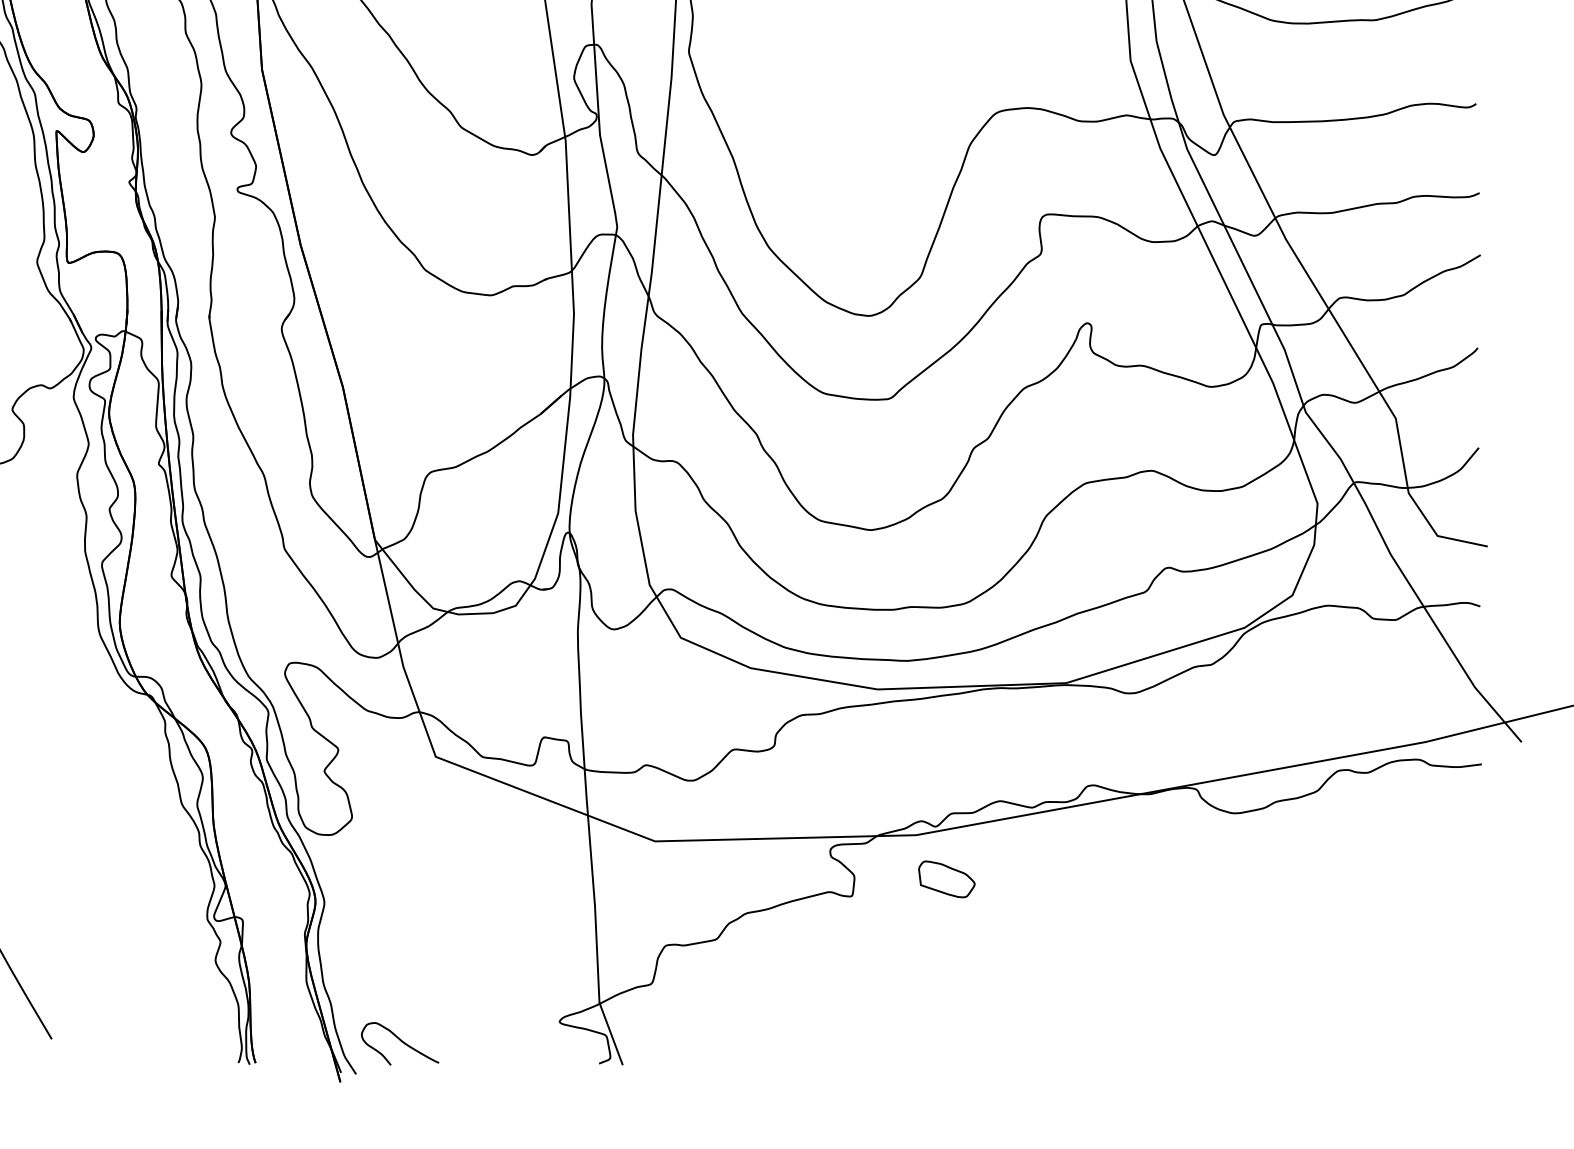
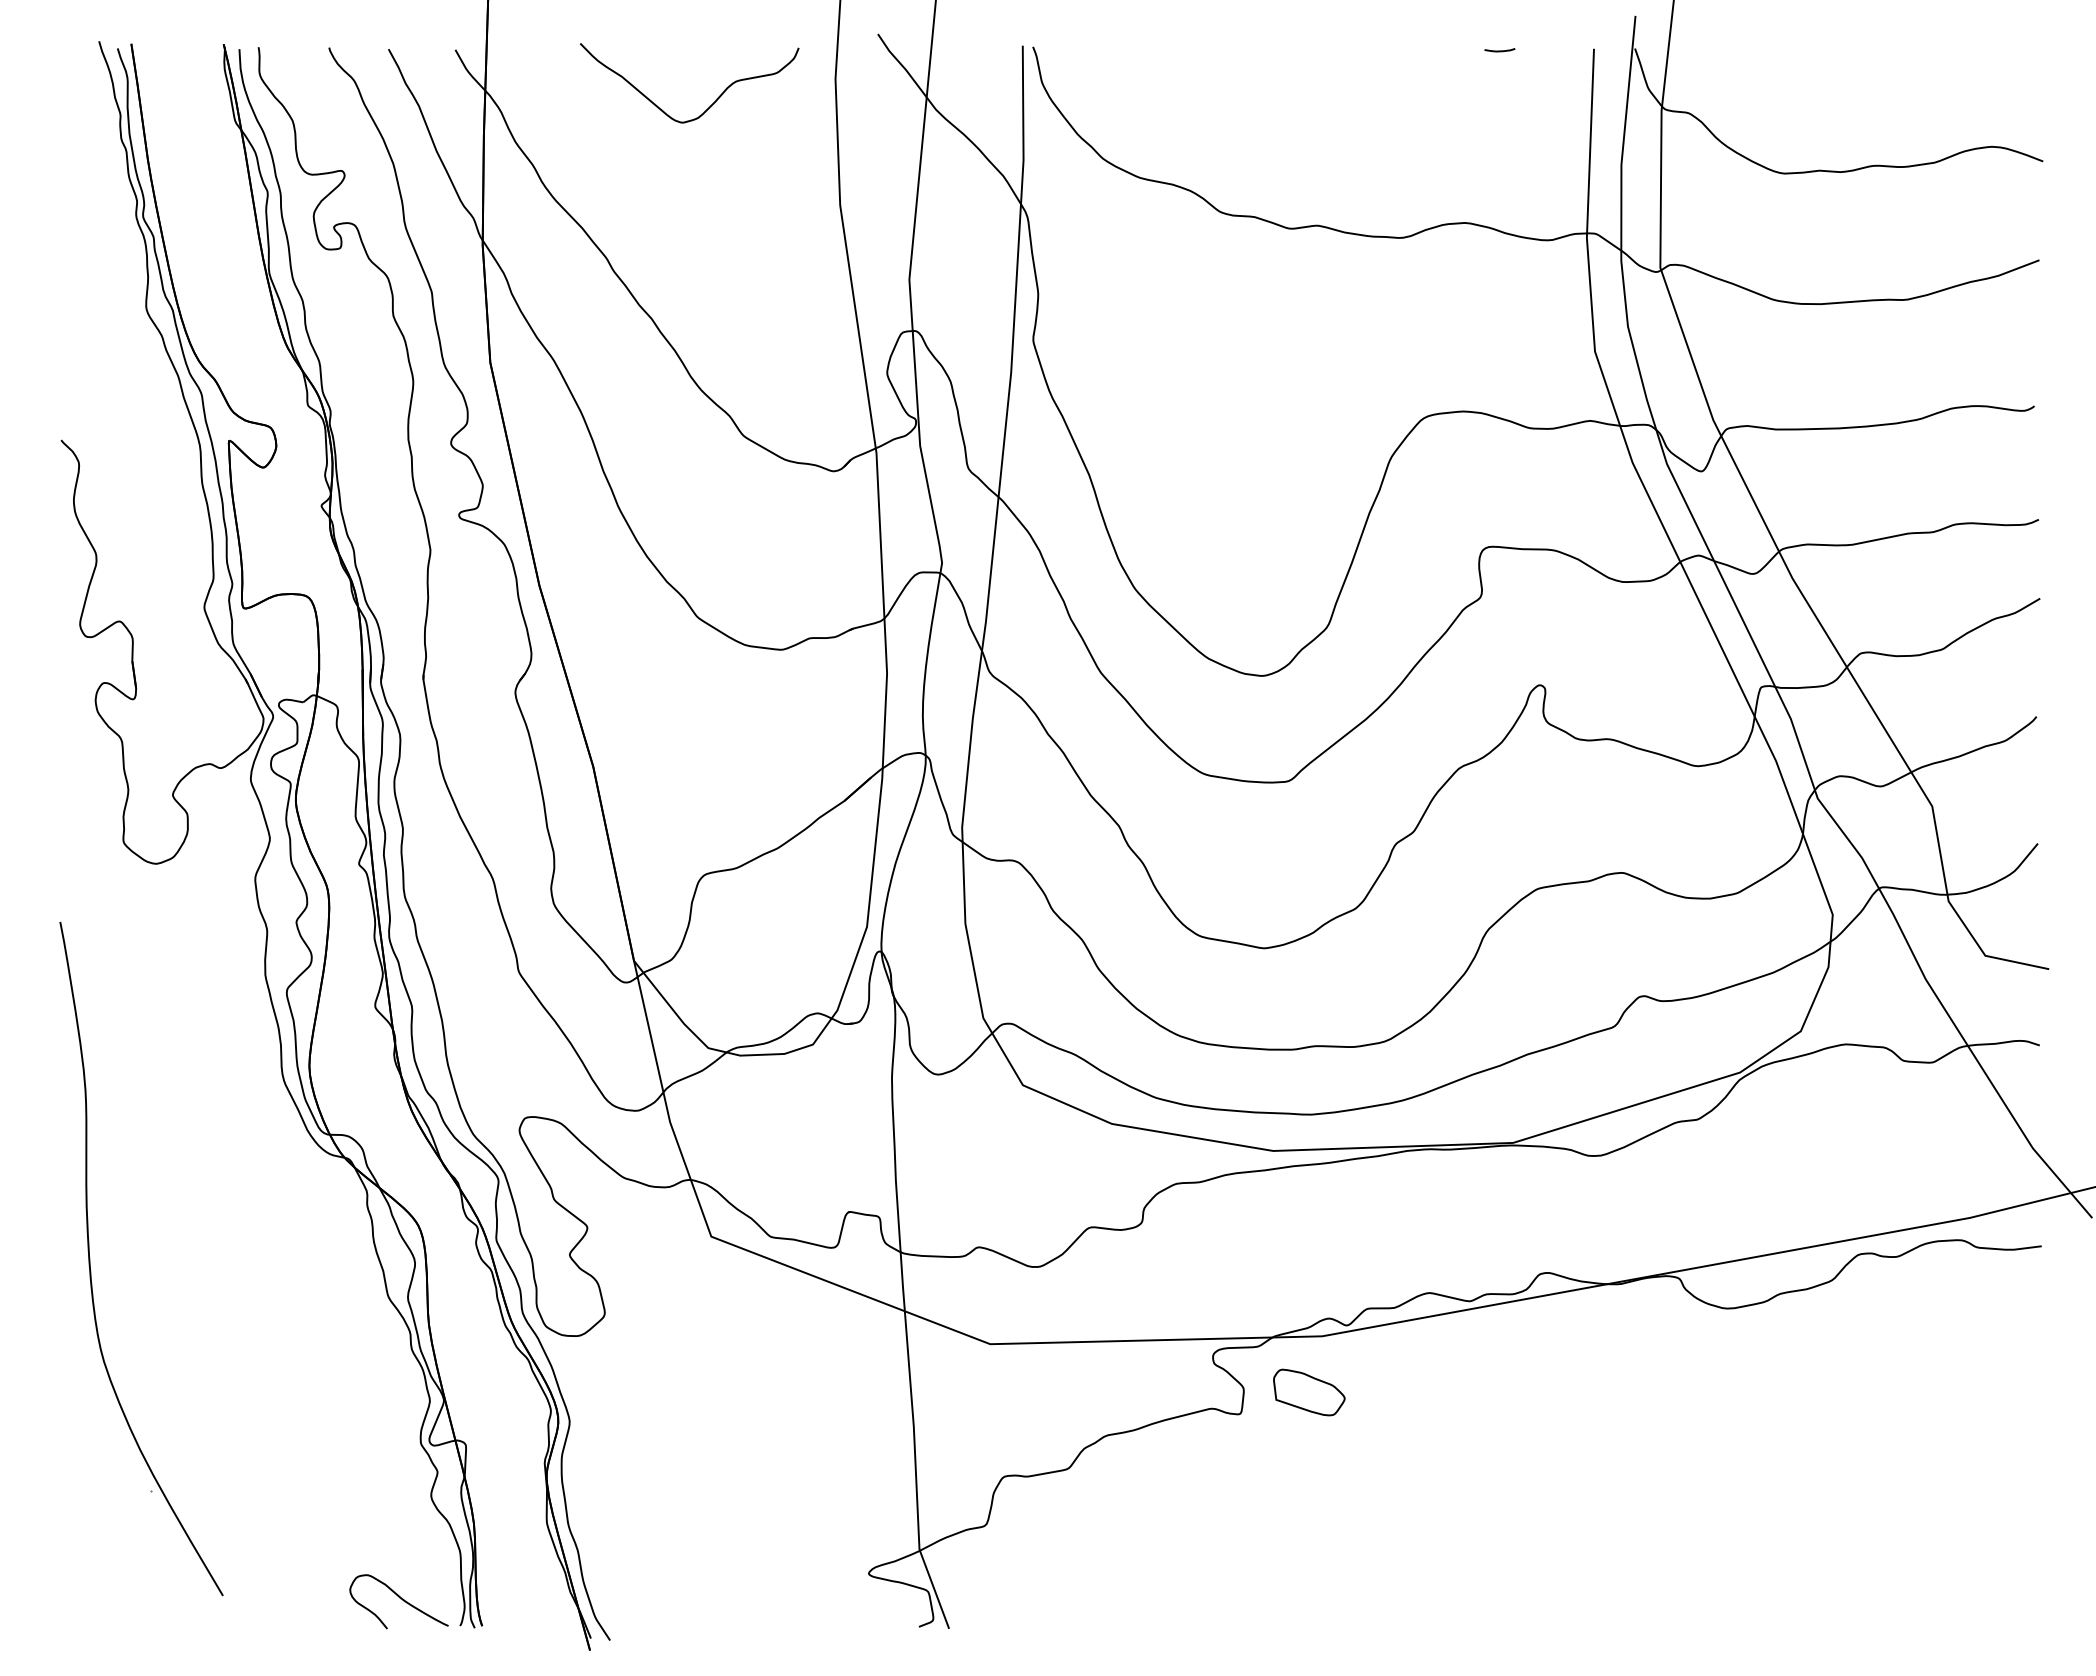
part: (947, 879) -> (1309, 1392), moved
curve: (400, 1041) -> (399, 1598), moved

